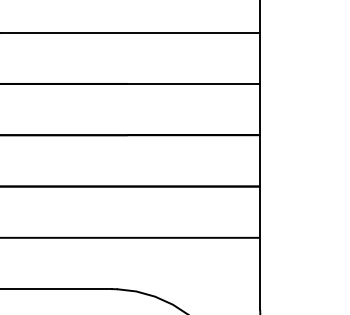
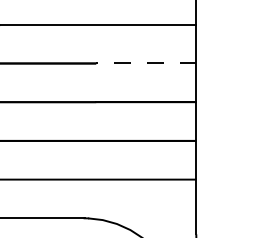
line: (192, 83) -> (145, 63), solid -> dashed

